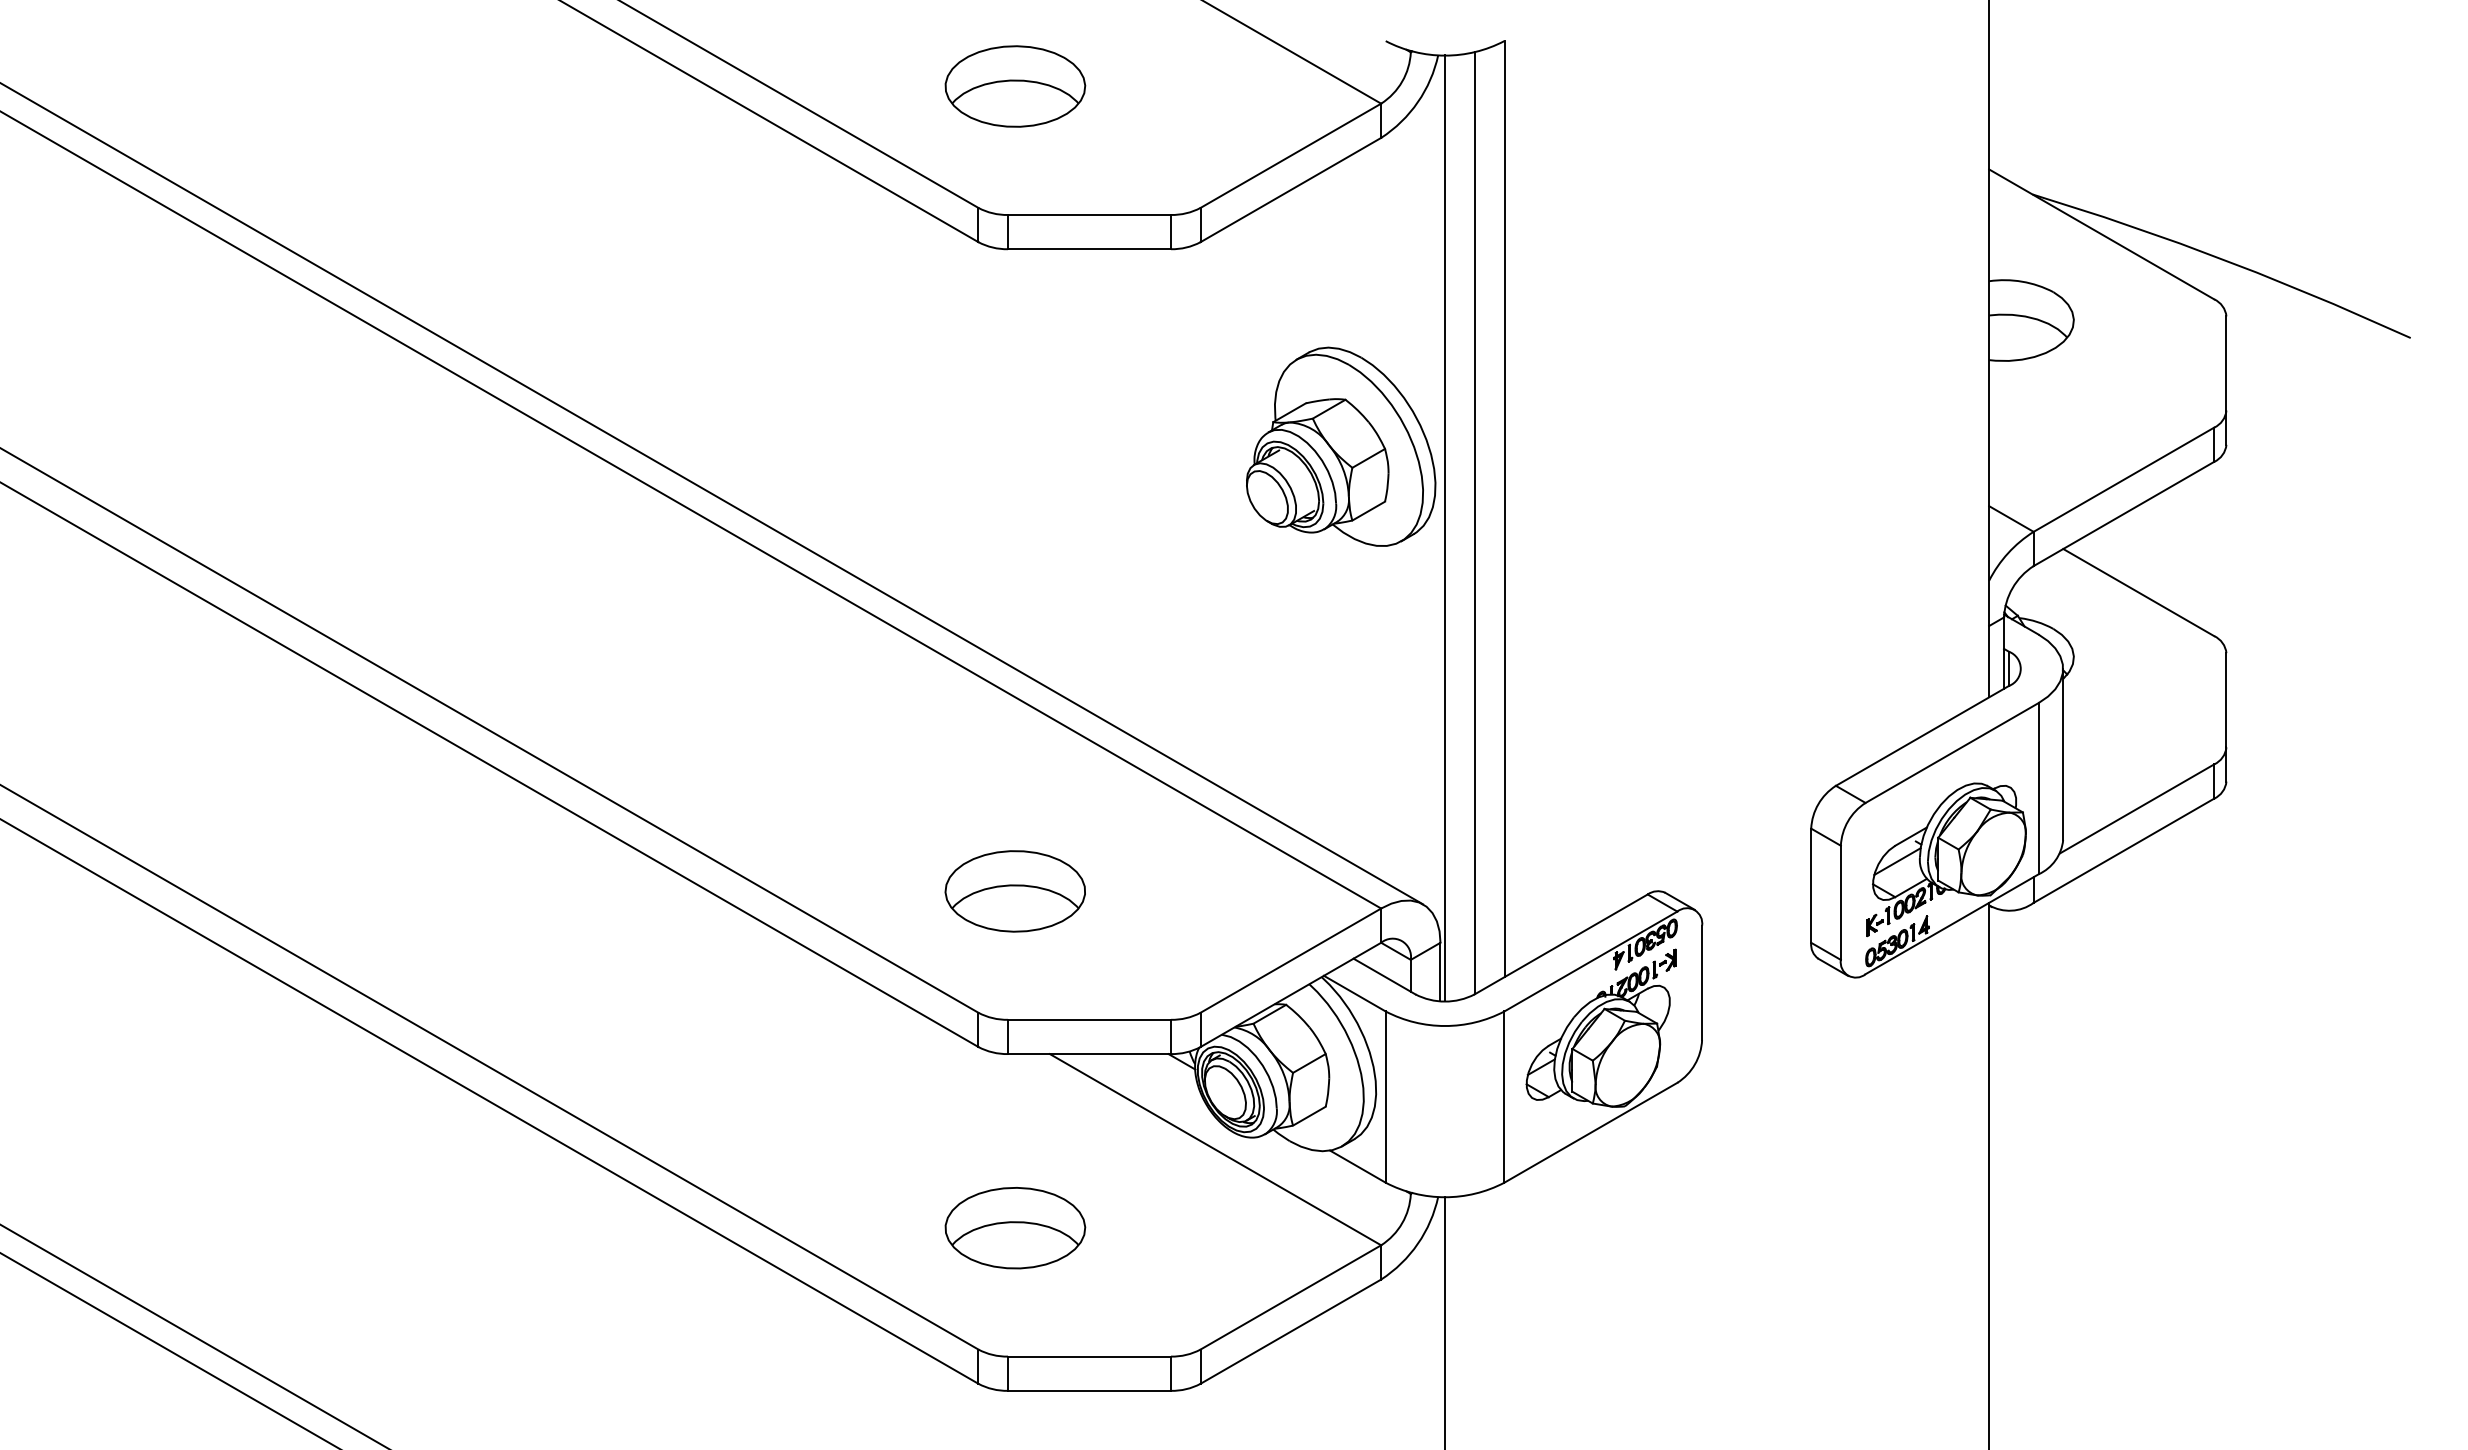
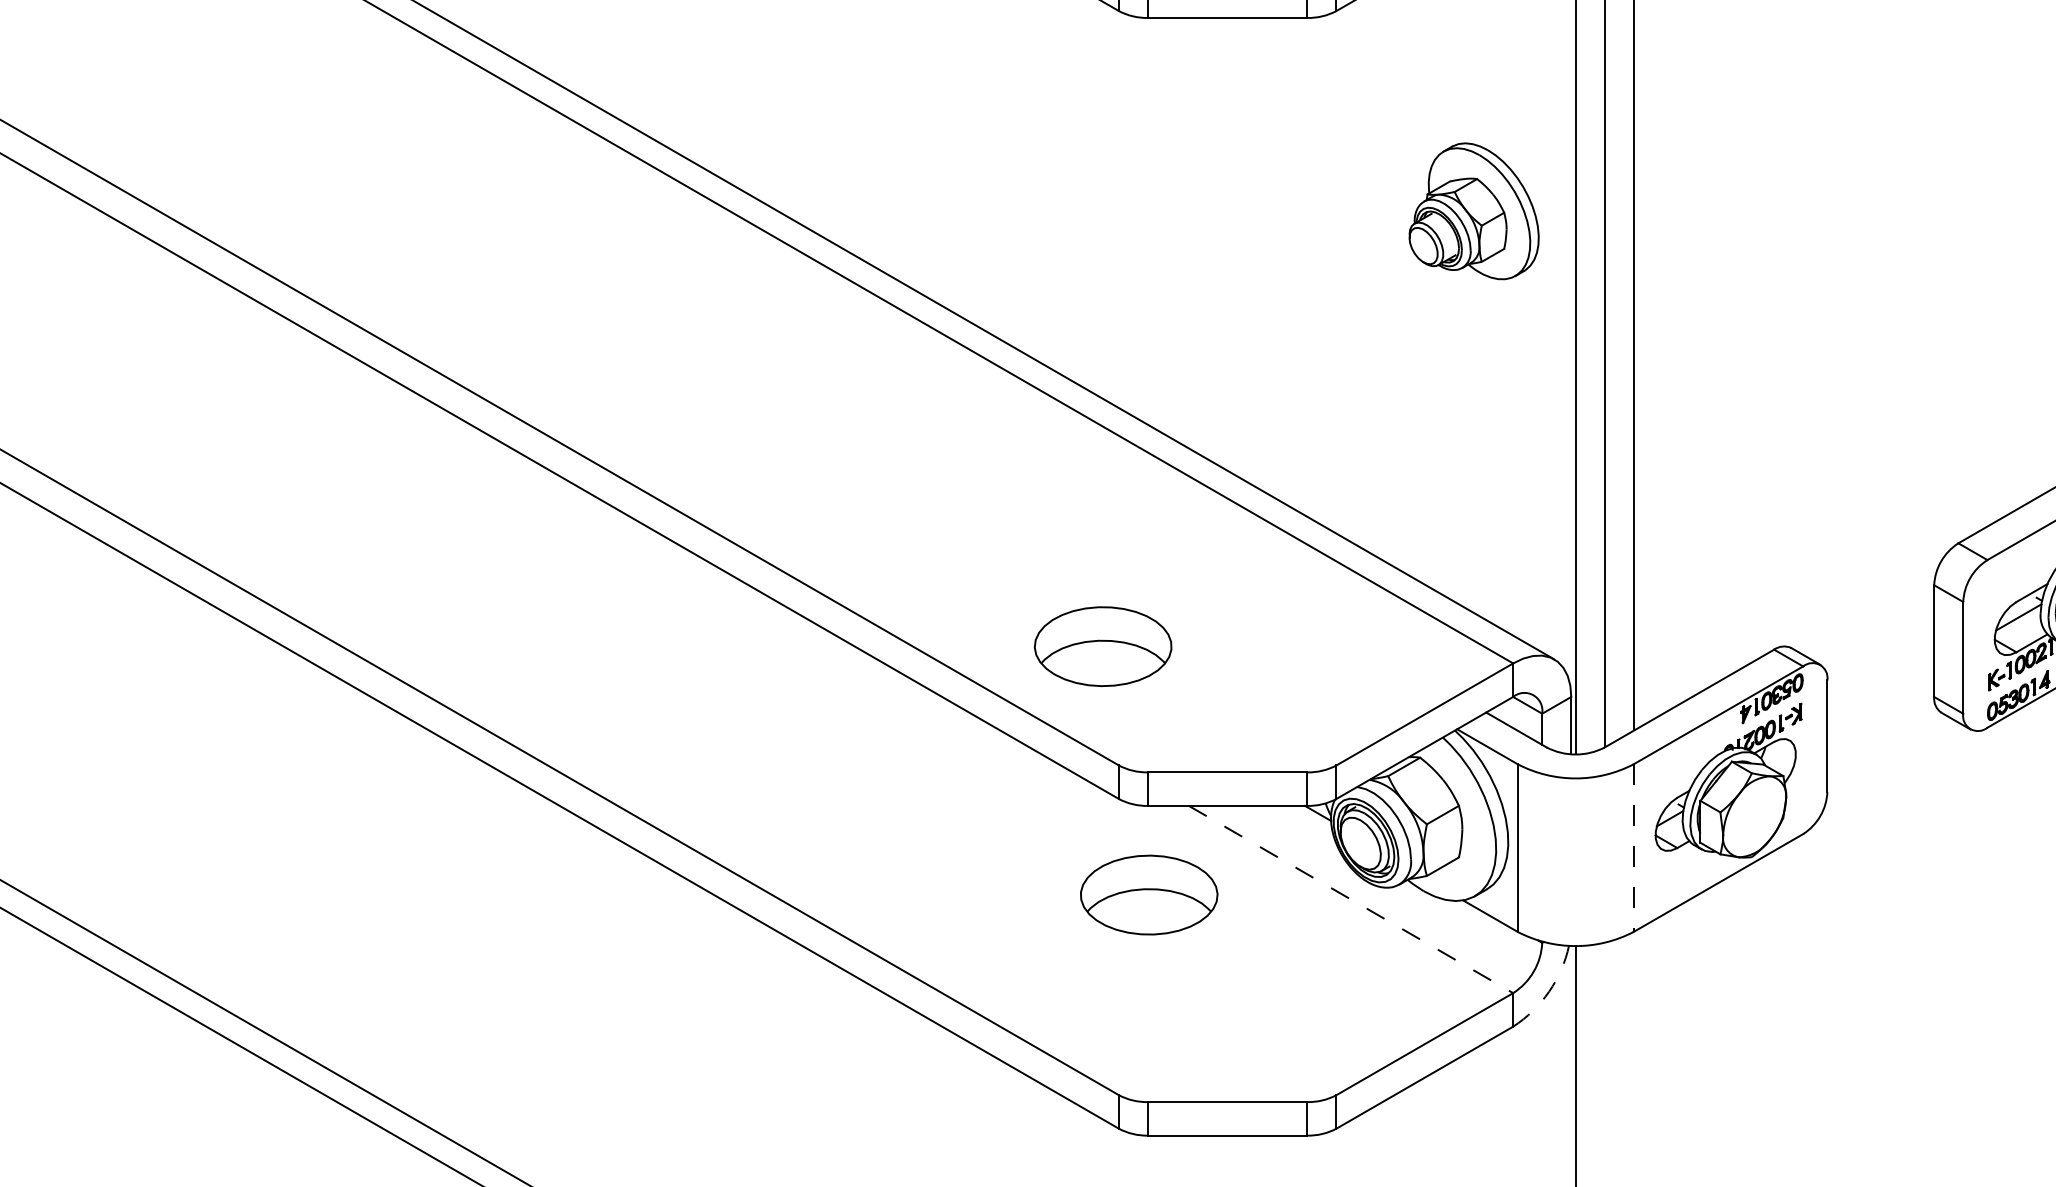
part: (1341, 446) -> (1474, 211), size x0.7
part: (1014, 891) -> (1102, 646), moved
line: (1504, 1097) -> (1633, 848), solid -> dashed
line: (1215, 1149) -> (1351, 899), solid -> dashed
part: (1015, 1228) -> (1149, 895), moved
arc: (1417, 1243) -> (1548, 991), solid -> dashed

